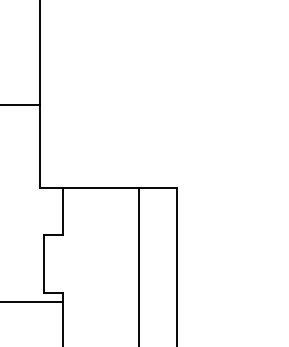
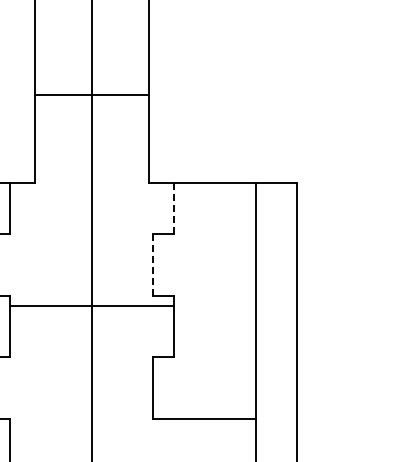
line: (62, 211) -> (173, 208), solid -> dashed
line: (43, 264) -> (153, 265), solid -> dashed

